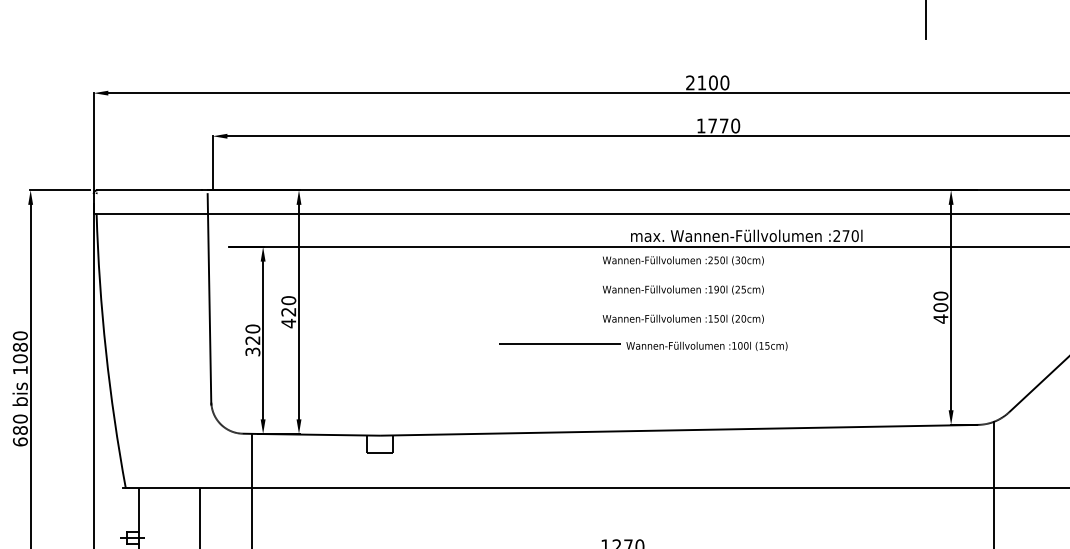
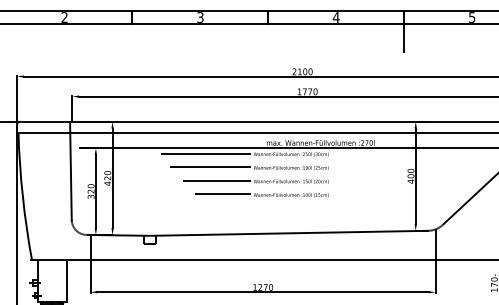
line: (501, 258) -> (206, 153), added
line: (509, 288) -> (210, 167), added
line: (522, 316) -> (216, 180), added
part: (642, 346) -> (261, 195), moved

